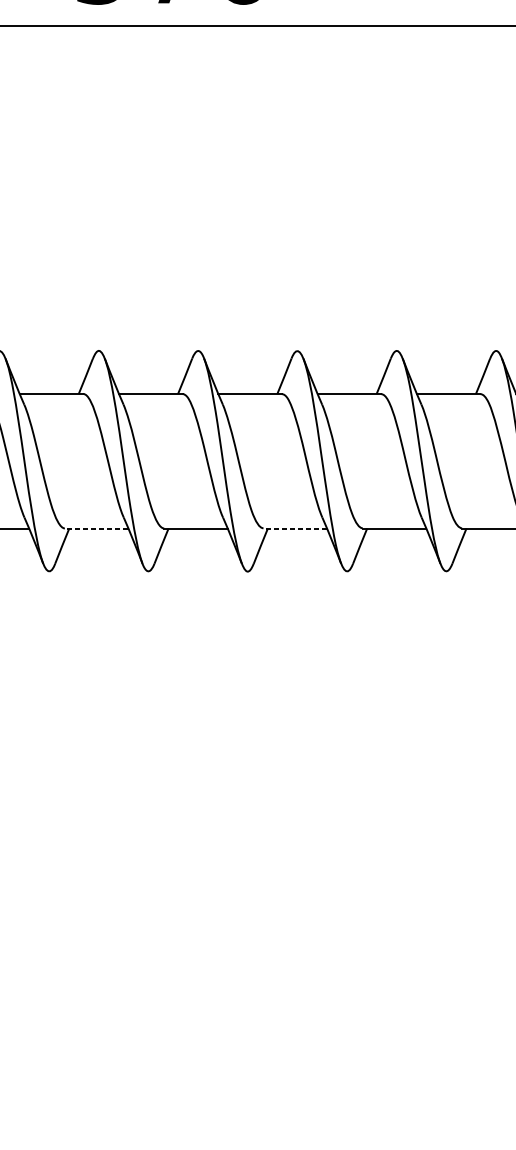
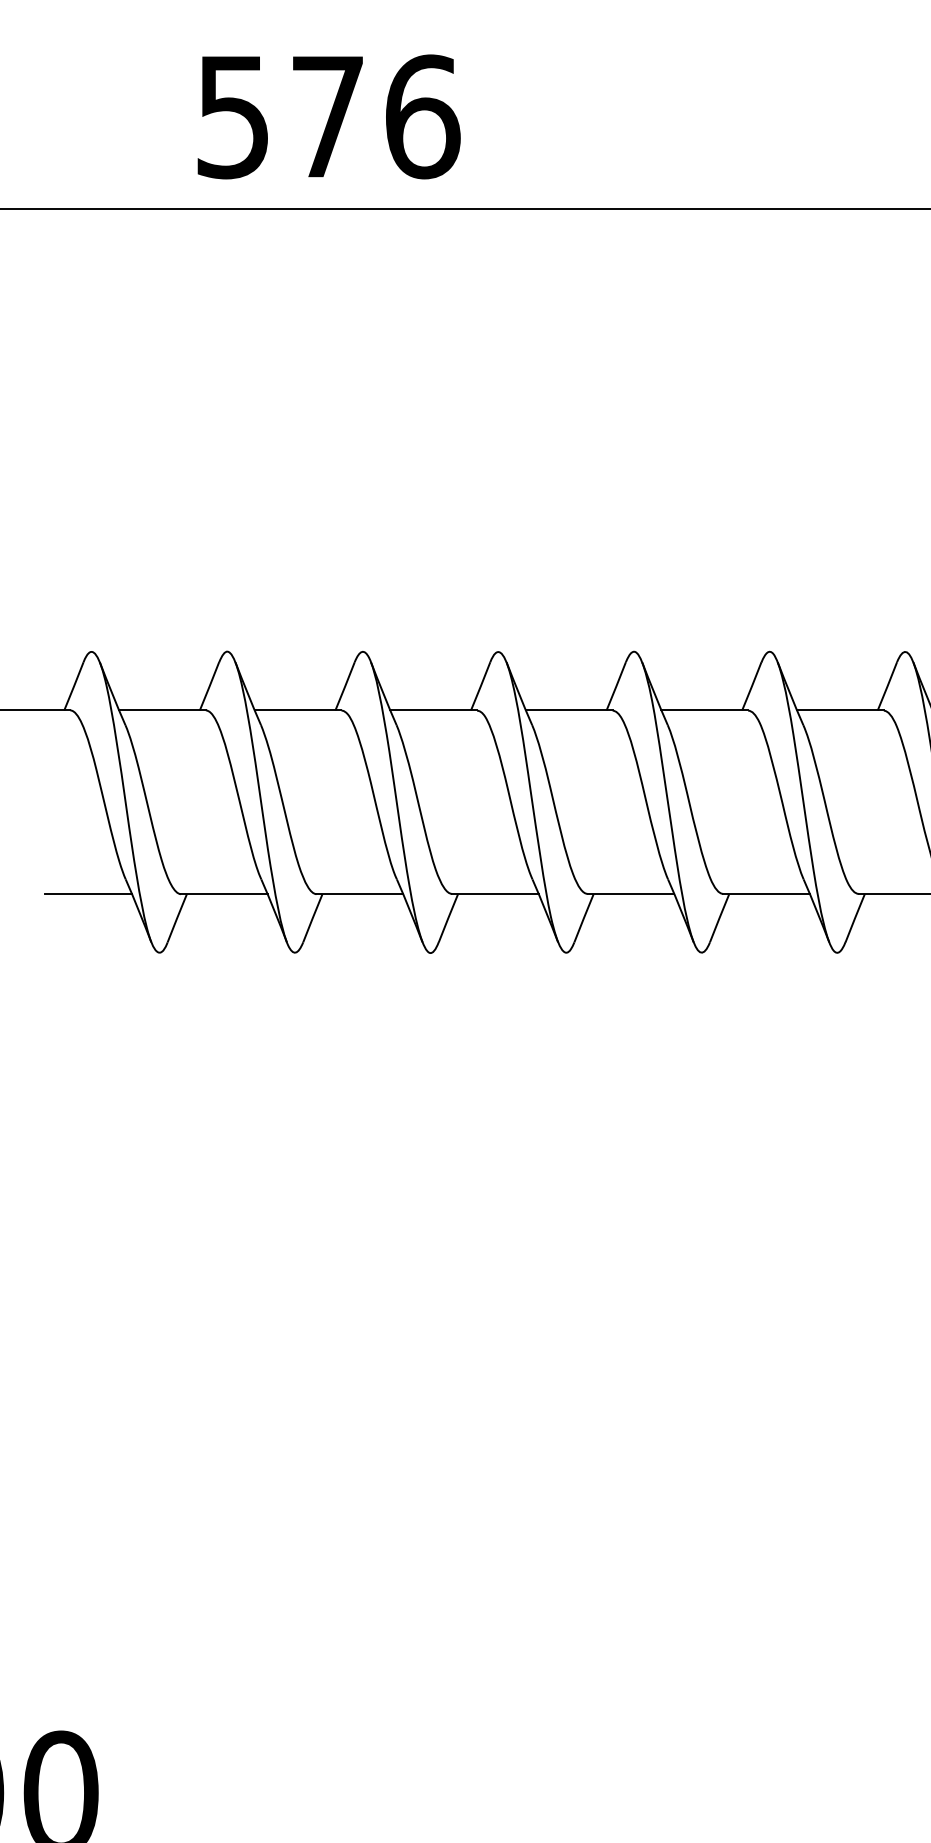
line: (96, 528) -> (223, 894), dashed -> solid
line: (294, 528) -> (494, 894), dashed -> solid

